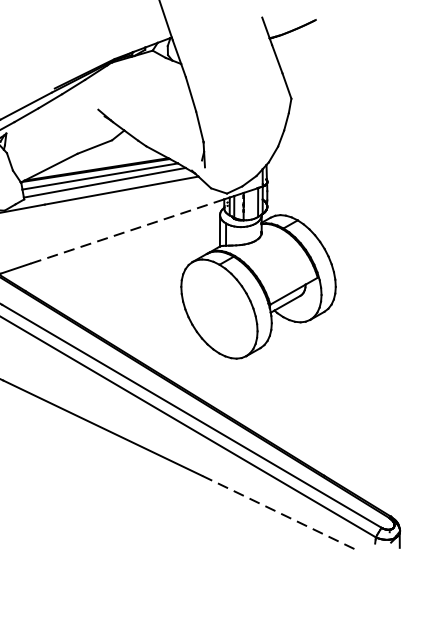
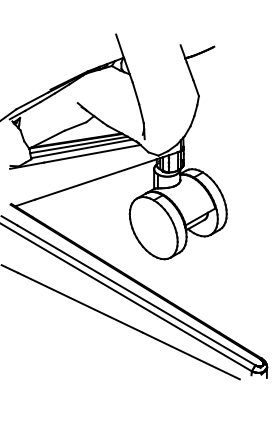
line: (126, 231) -> (95, 179), dashed -> solid
line: (279, 513) -> (191, 356), dashed -> solid

